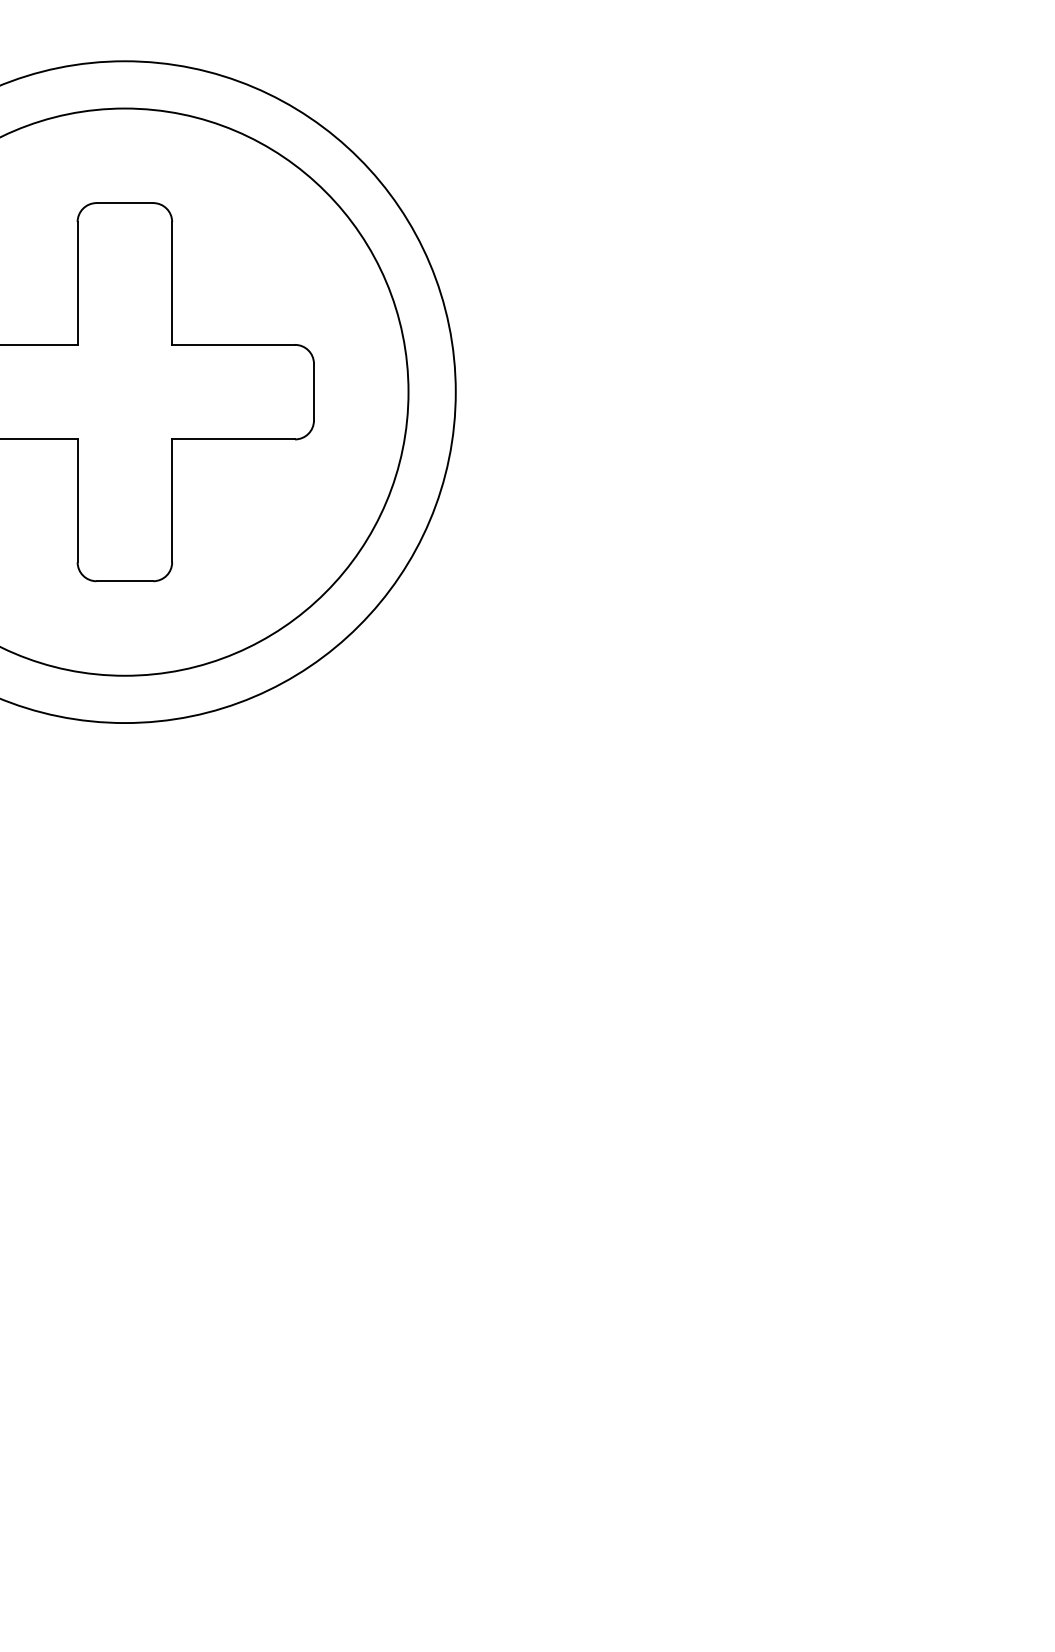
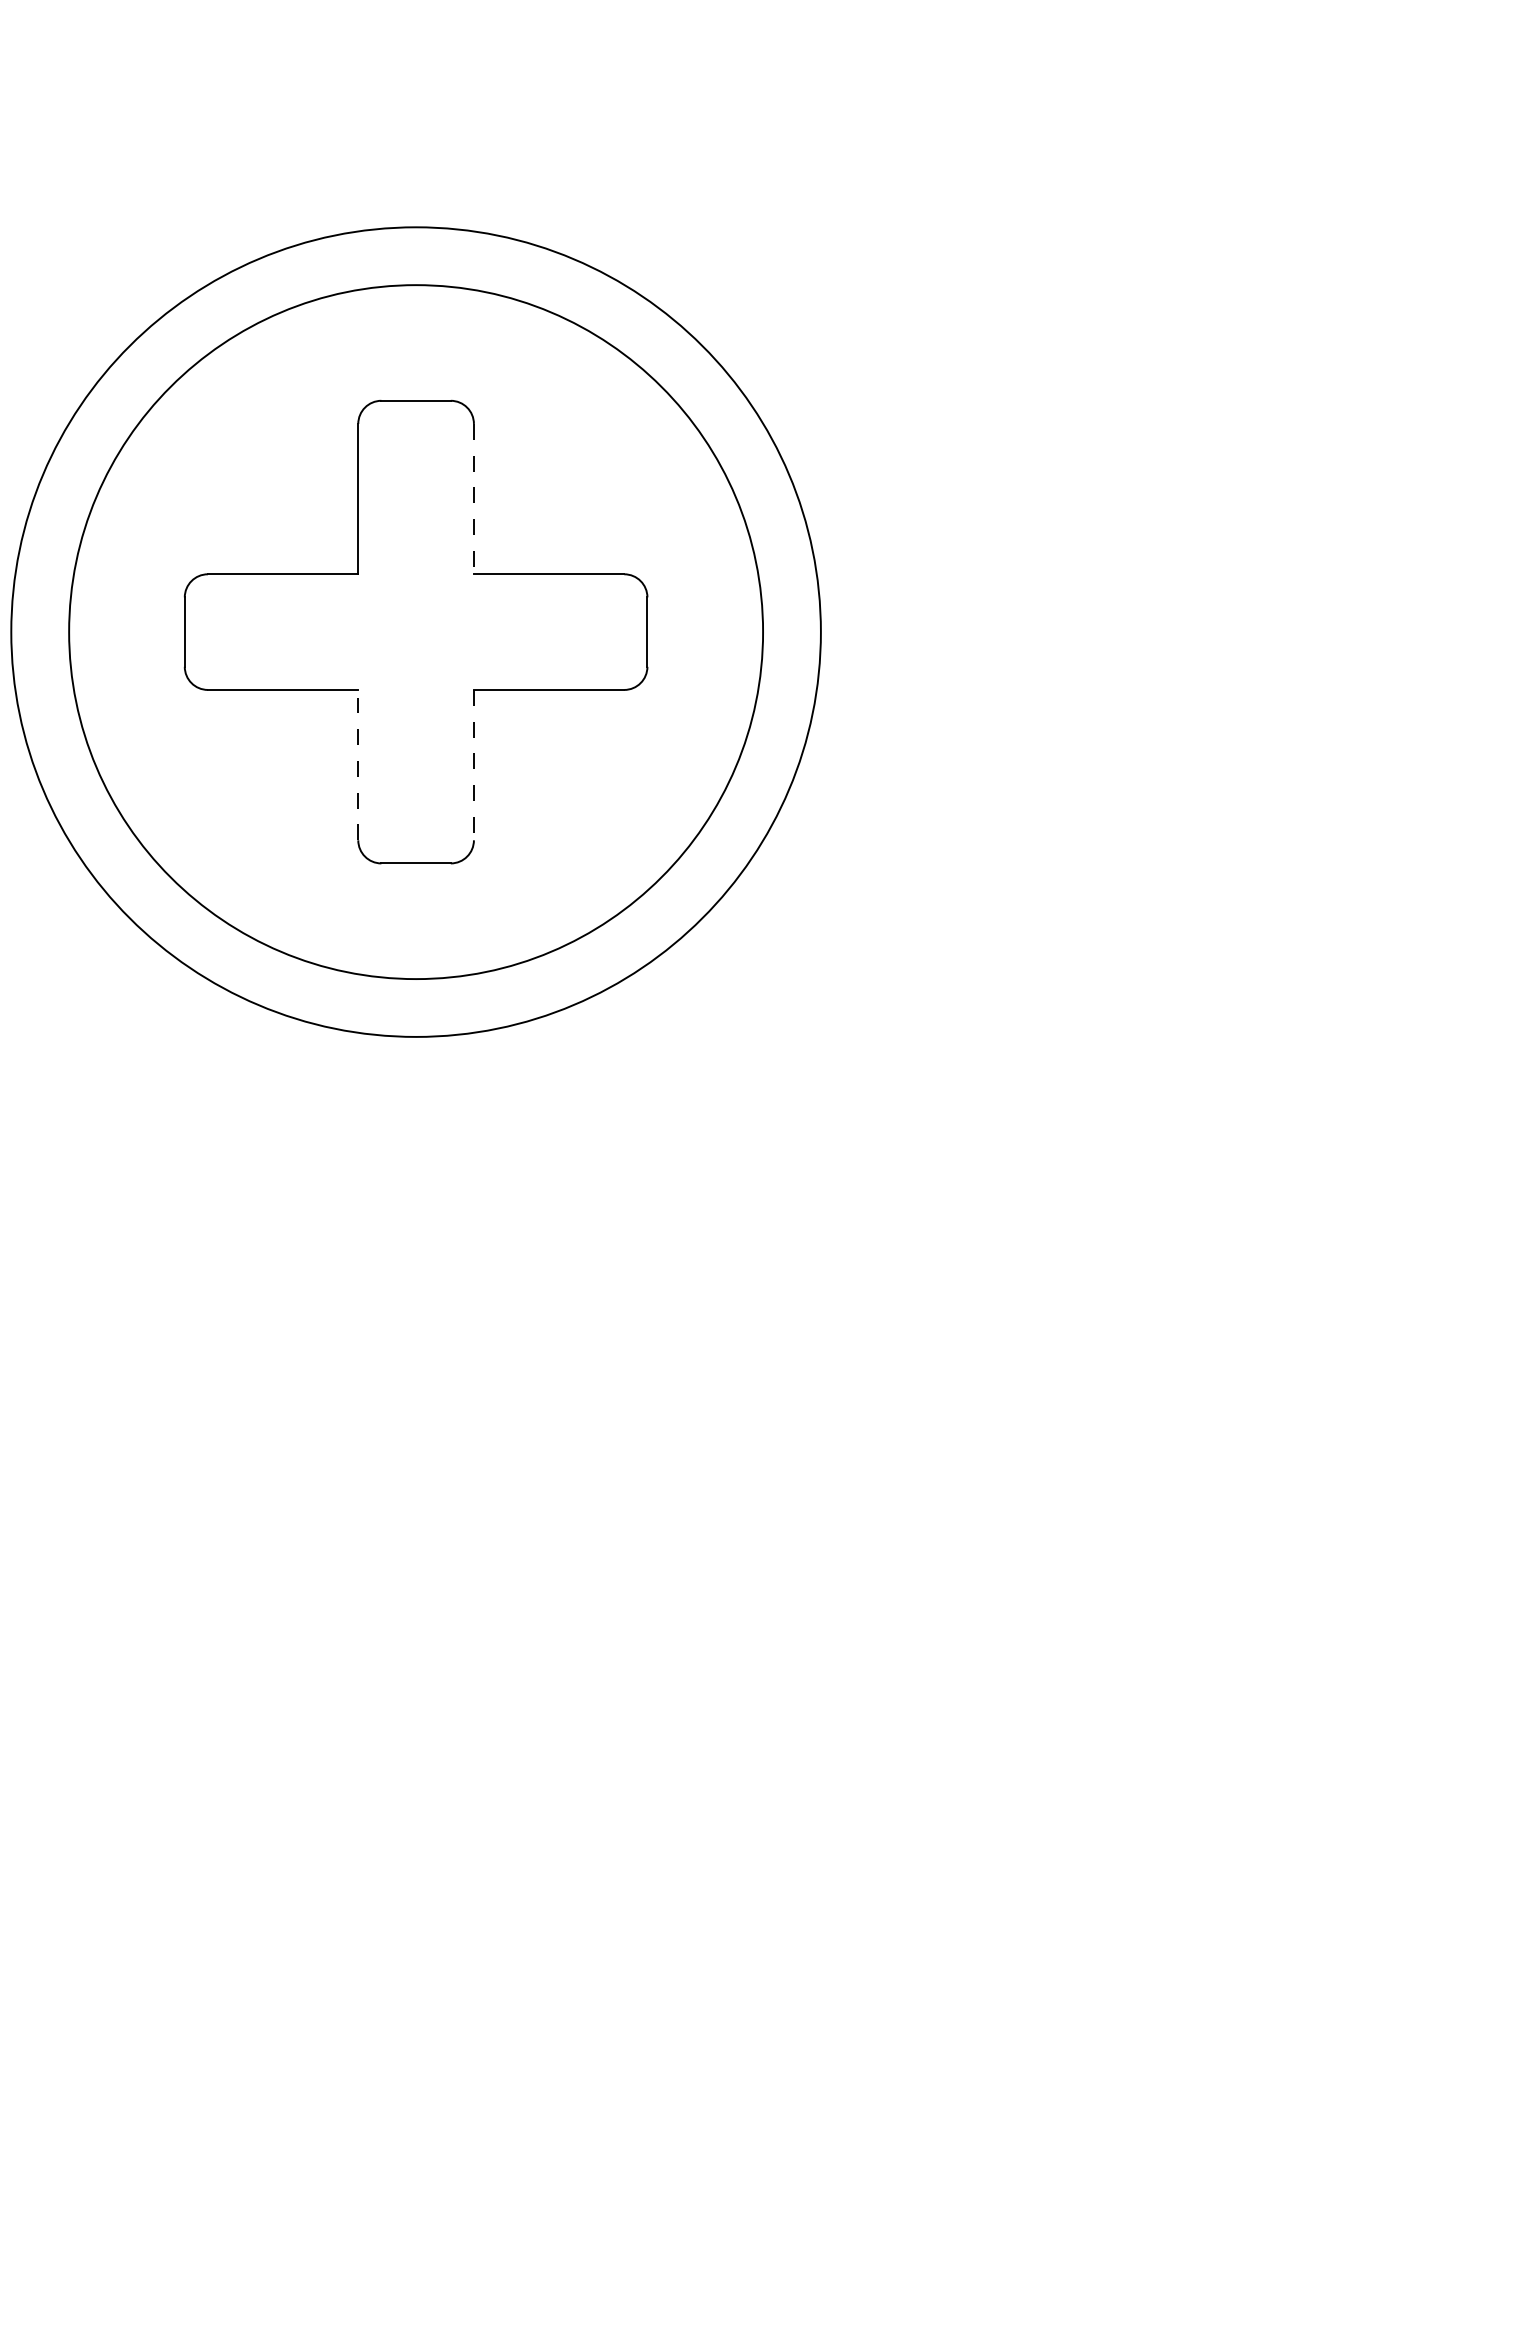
line: (171, 283) -> (473, 499), solid -> dashed
line: (77, 500) -> (358, 764), solid -> dashed
line: (171, 501) -> (473, 765), solid -> dashed

